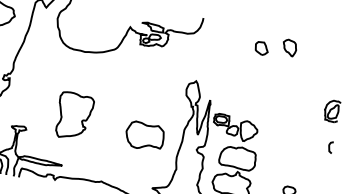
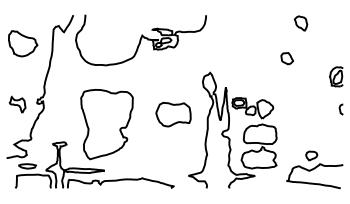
part: (290, 47) -> (301, 23), moved
part: (262, 48) -> (287, 58), moved
part: (73, 116) -> (106, 124), size x1.67
part: (144, 136) -> (173, 114), moved

